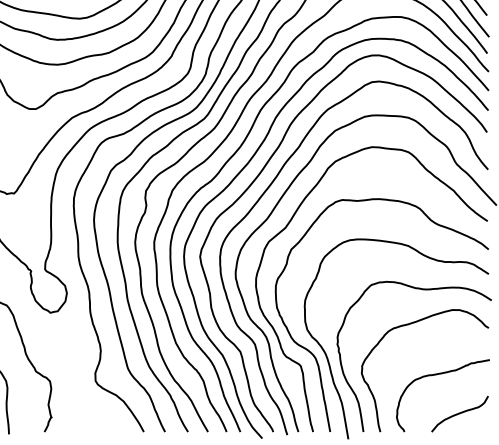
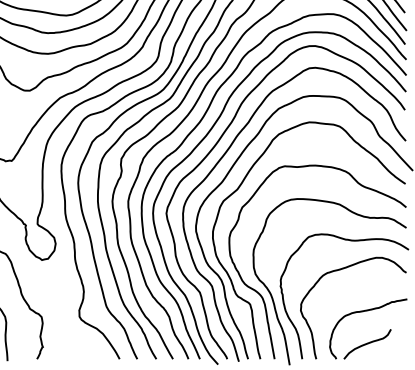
curve: (459, 413) -> (367, 343), moved

